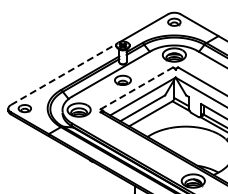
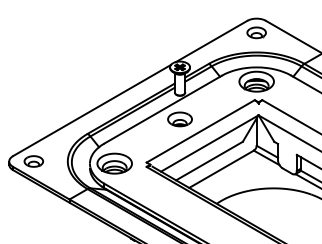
line: (64, 74) -> (92, 110), dashed -> solid
line: (136, 88) -> (200, 131), dashed -> solid

